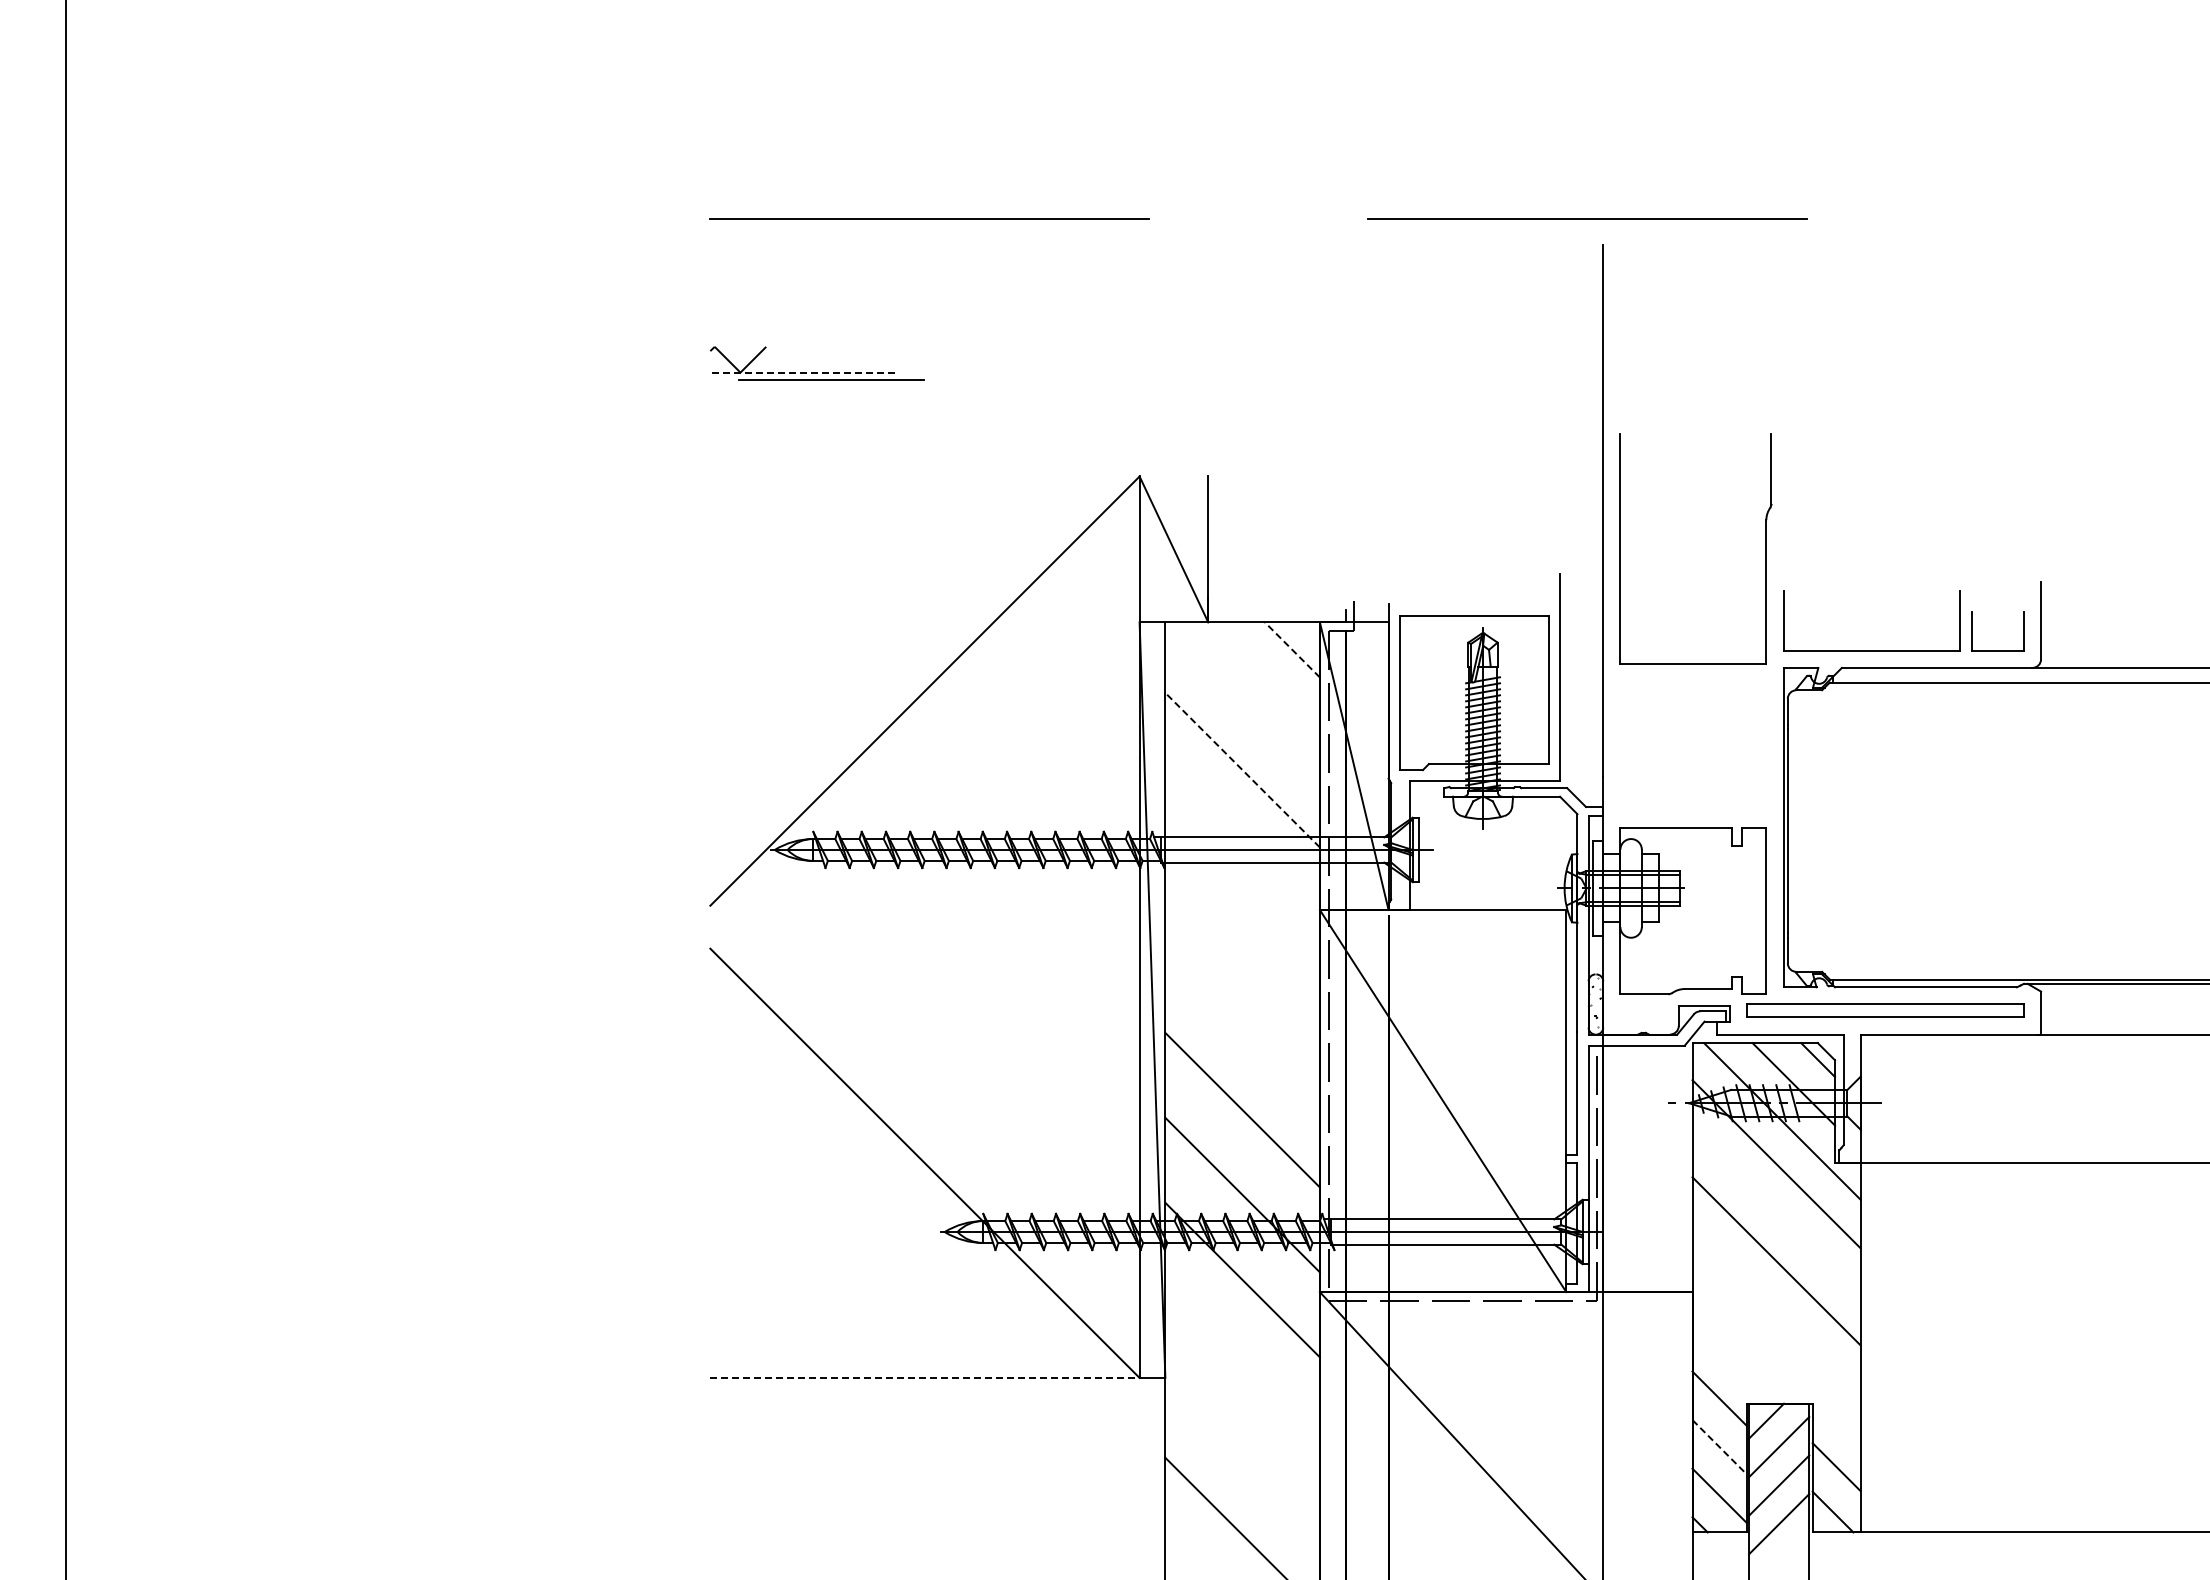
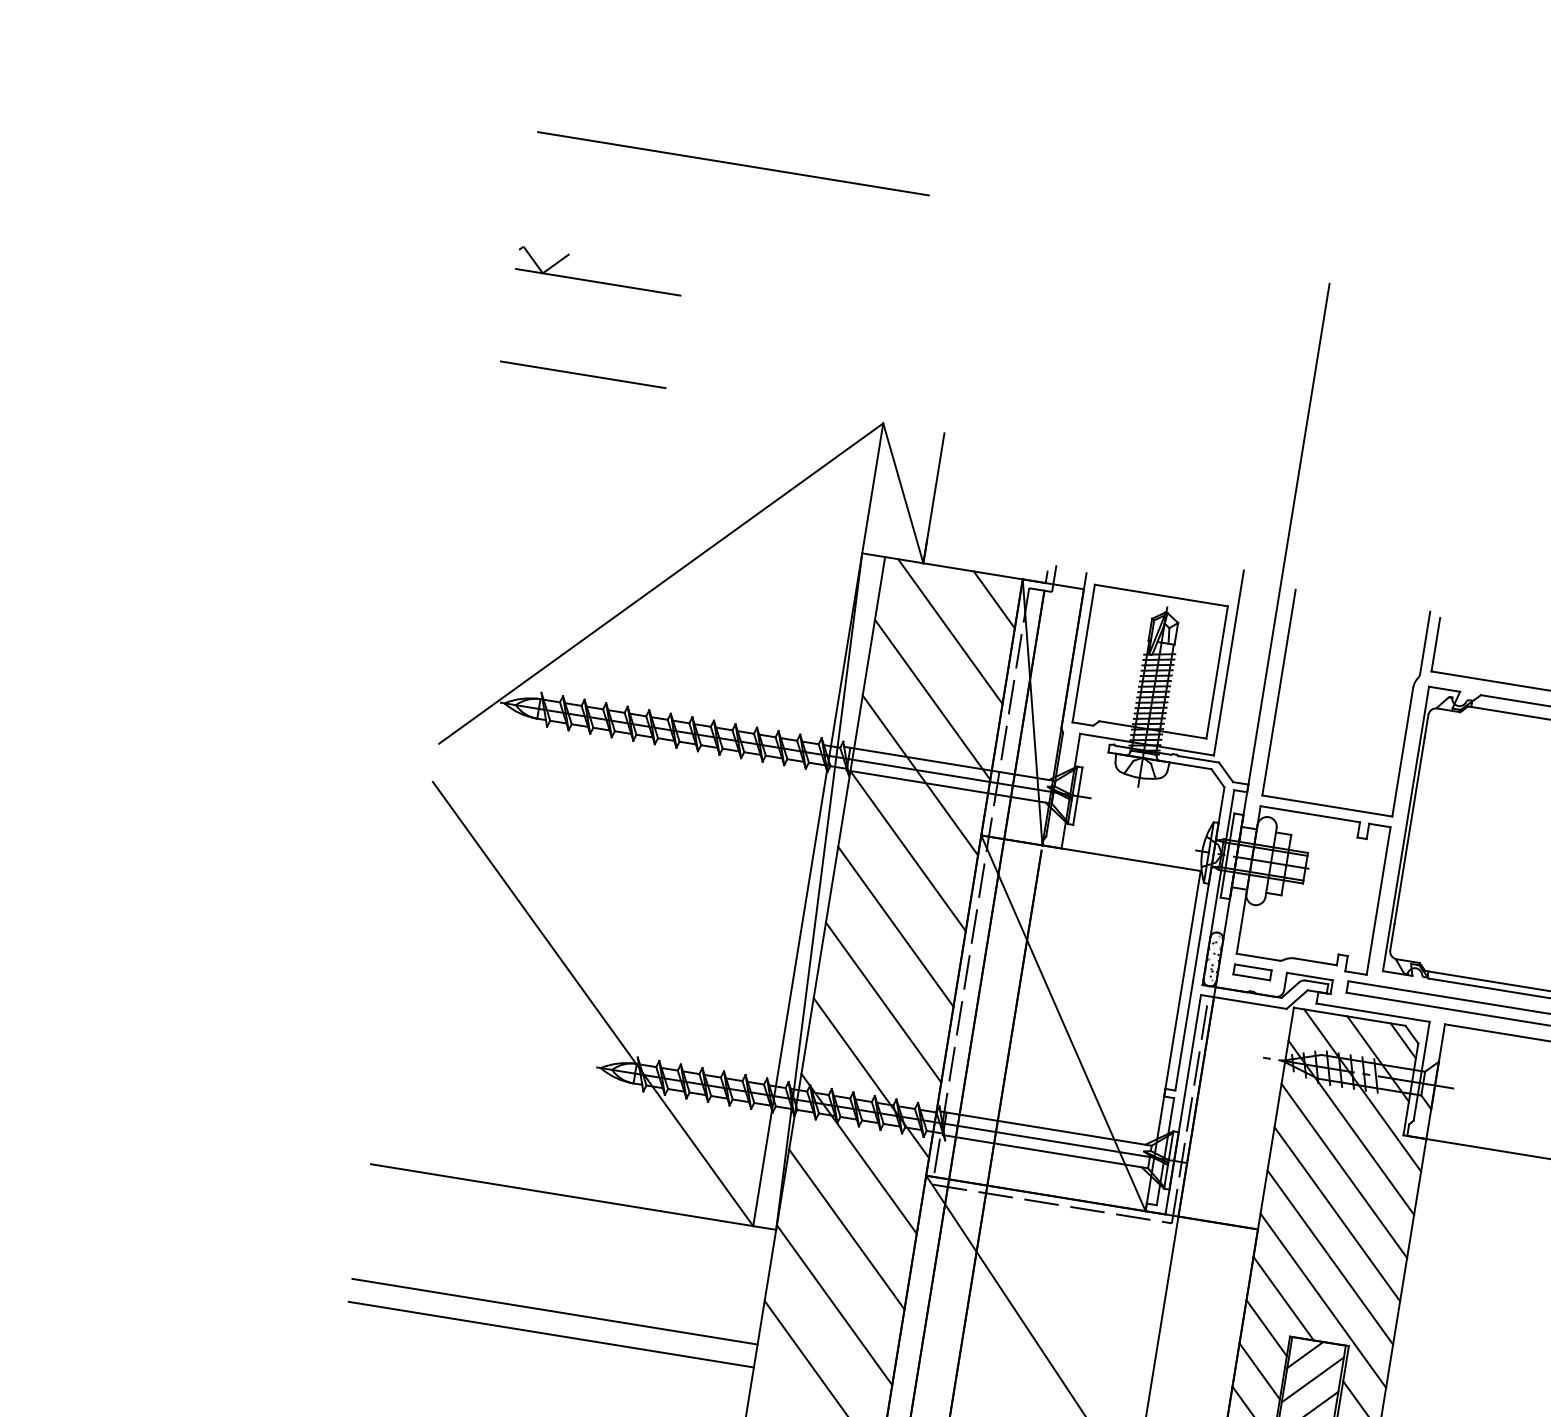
line: (1587, 218) -> (1319, 258), removed
line: (802, 372) -> (598, 282), dashed -> solid
line: (831, 379) -> (583, 373), moved
part: (1765, 548) -> (1408, 713), moved
line: (1292, 649) -> (994, 599), dashed -> solid
line: (1249, 692) -> (949, 631), added
line: (1242, 769) -> (932, 699), dashed -> solid
line: (1242, 854) -> (920, 774), added
line: (1242, 939) -> (908, 850), added
part: (1640, 1011) -> (1252, 972), added
line: (1242, 1024) -> (895, 926), added
line: (1776, 1212) -> (1344, 1170), added
line: (1776, 1309) -> (1330, 1257), added
line: (1776, 1358) -> (1323, 1300), added
line: (1732, 1362) -> (1283, 1297), added
line: (1242, 1364) -> (846, 1229), added
line: (924, 1377) -> (561, 1194), dashed -> solid
line: (1719, 1447) -> (1259, 1371), dashed -> solid
line: (1242, 1449) -> (834, 1304), added
line: (937, 1506) -> (554, 1311), added
line: (937, 1532) -> (550, 1334), added

